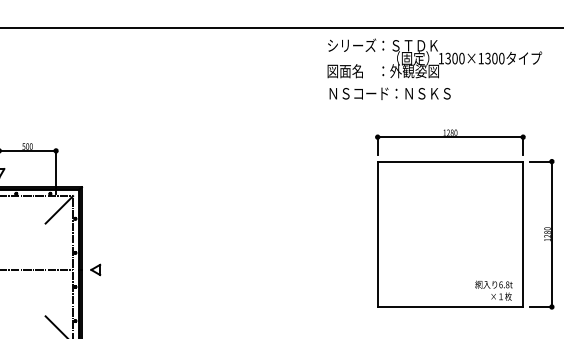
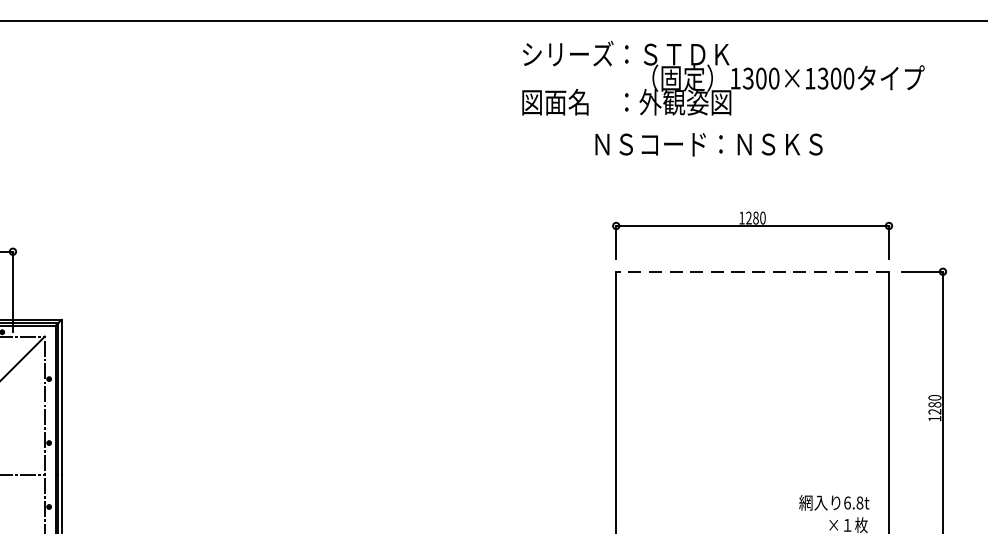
text: (389, 93) -> (707, 144), moved
line: (450, 161) -> (752, 271), solid -> dashed
part: (95, 269) -> (86, 474), removed

